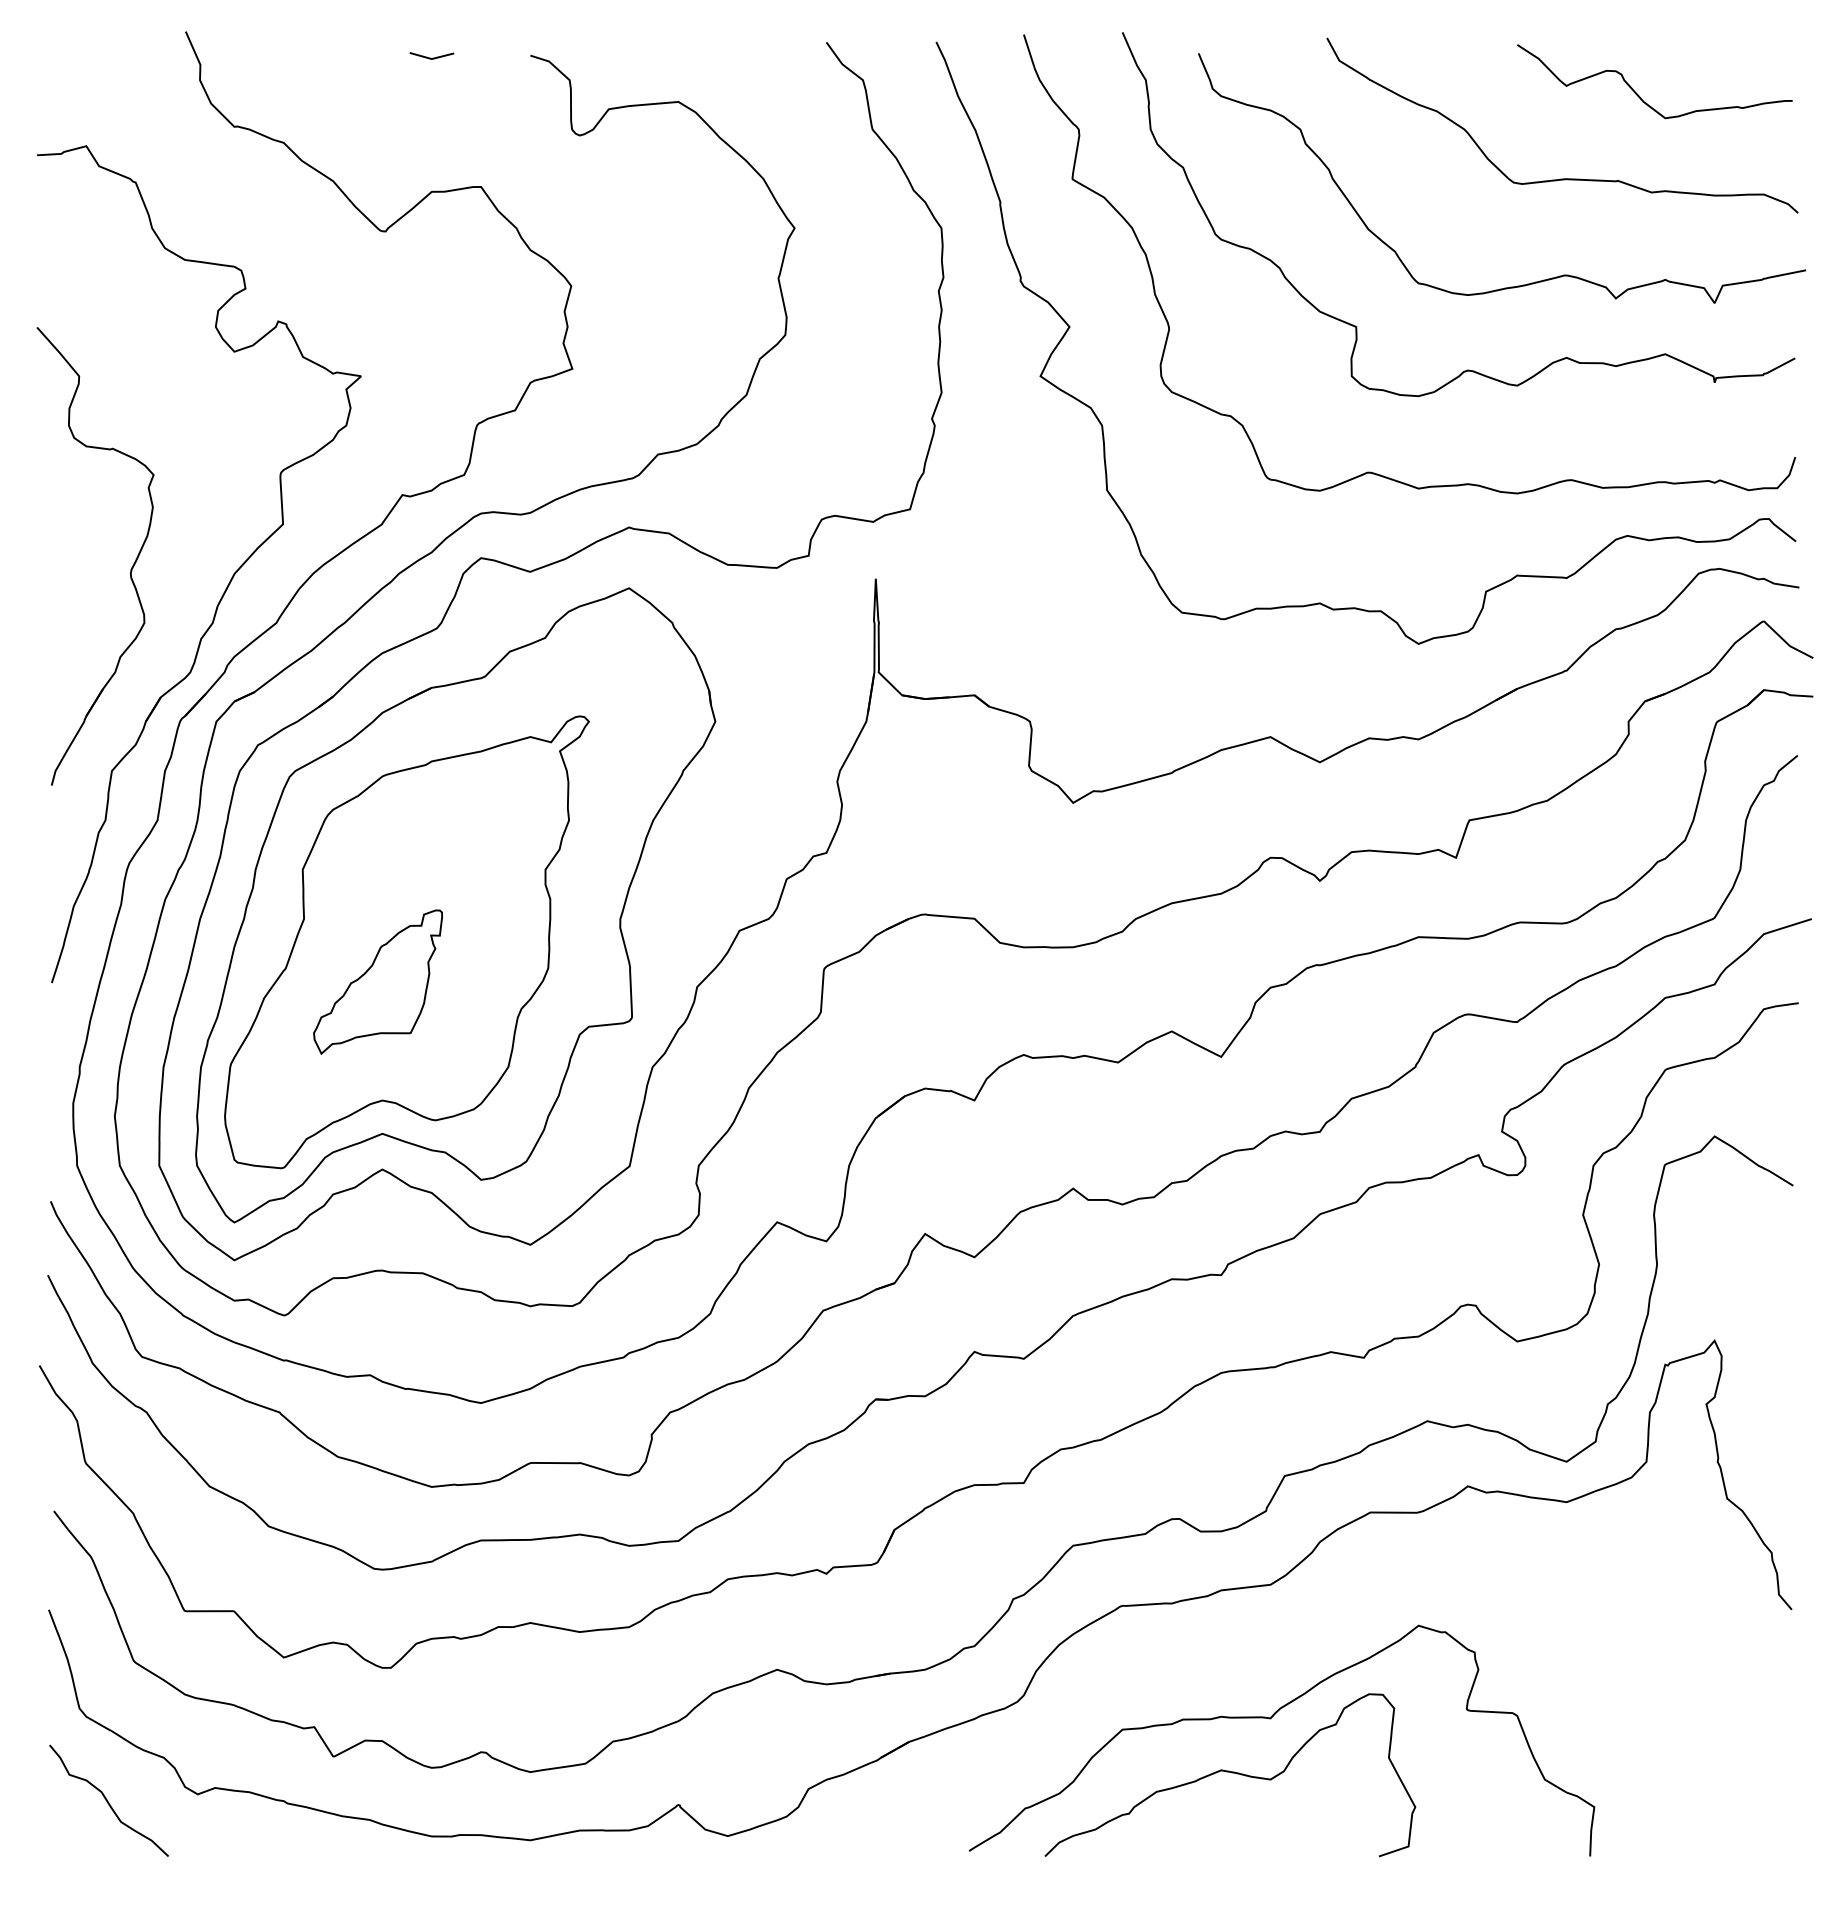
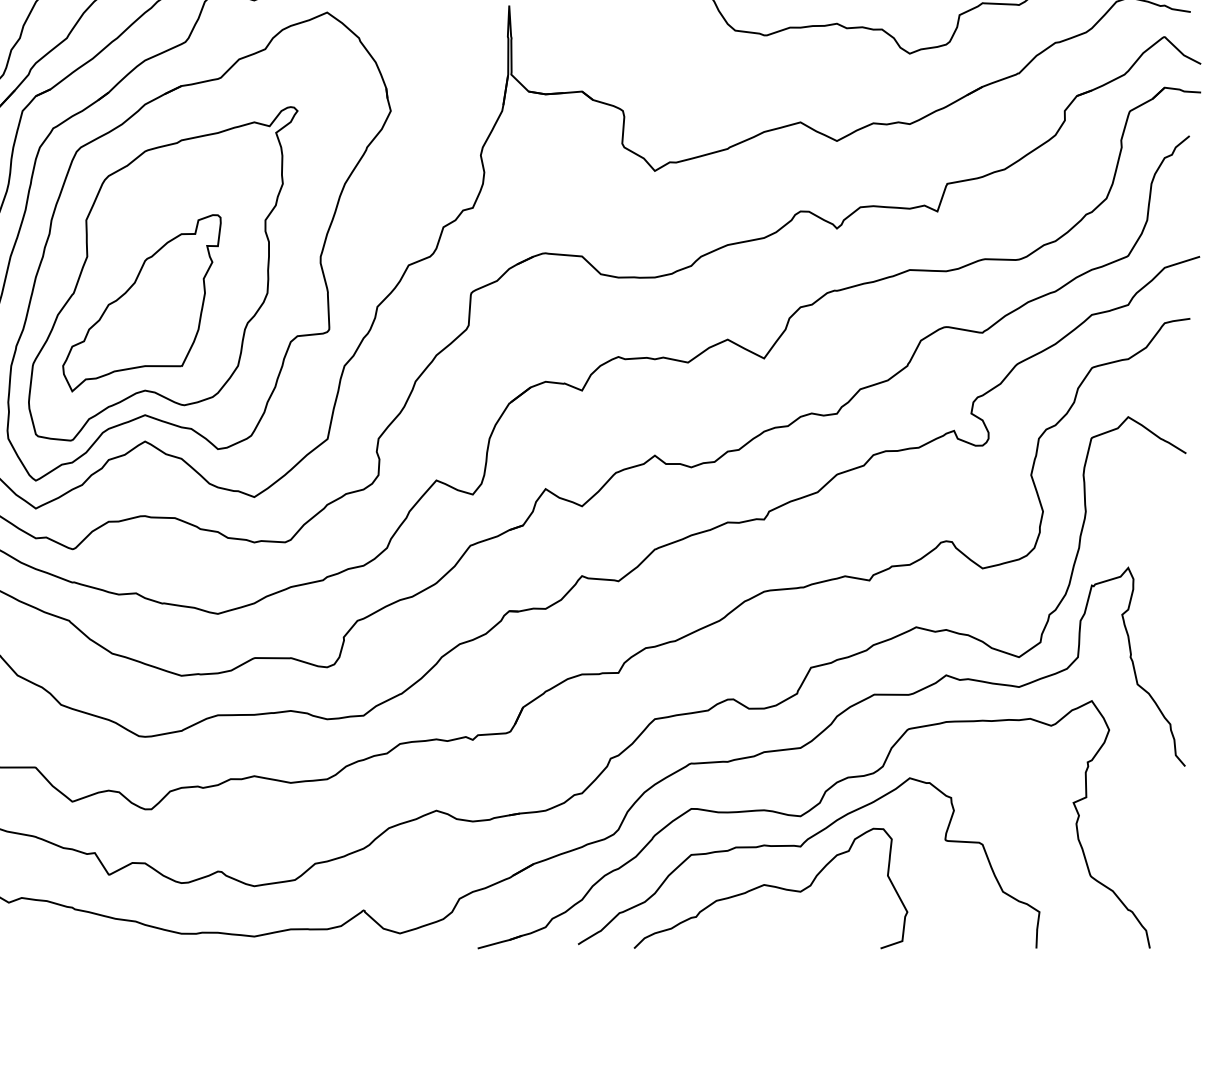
part: (377, 981) -> (141, 302), size x1.67
part: (1277, 1674) -> (805, 814), added

